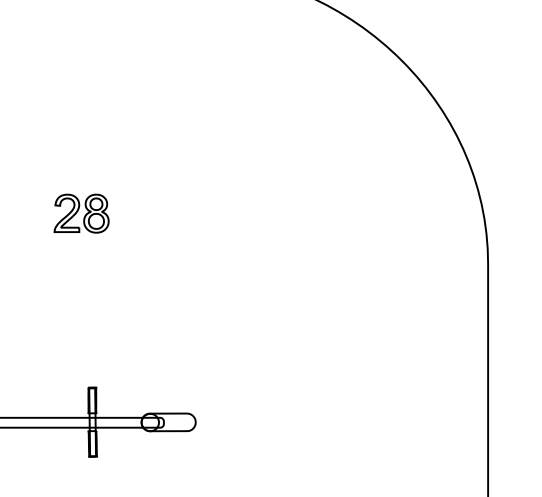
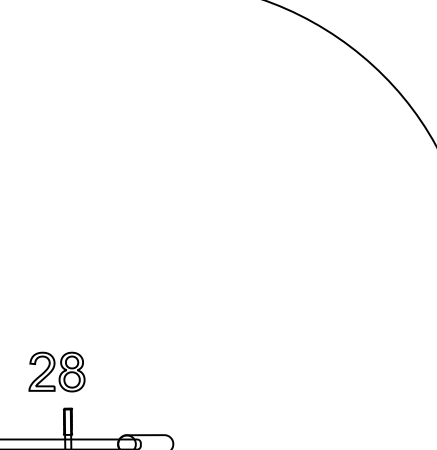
part: (81, 213) -> (56, 371), moved

